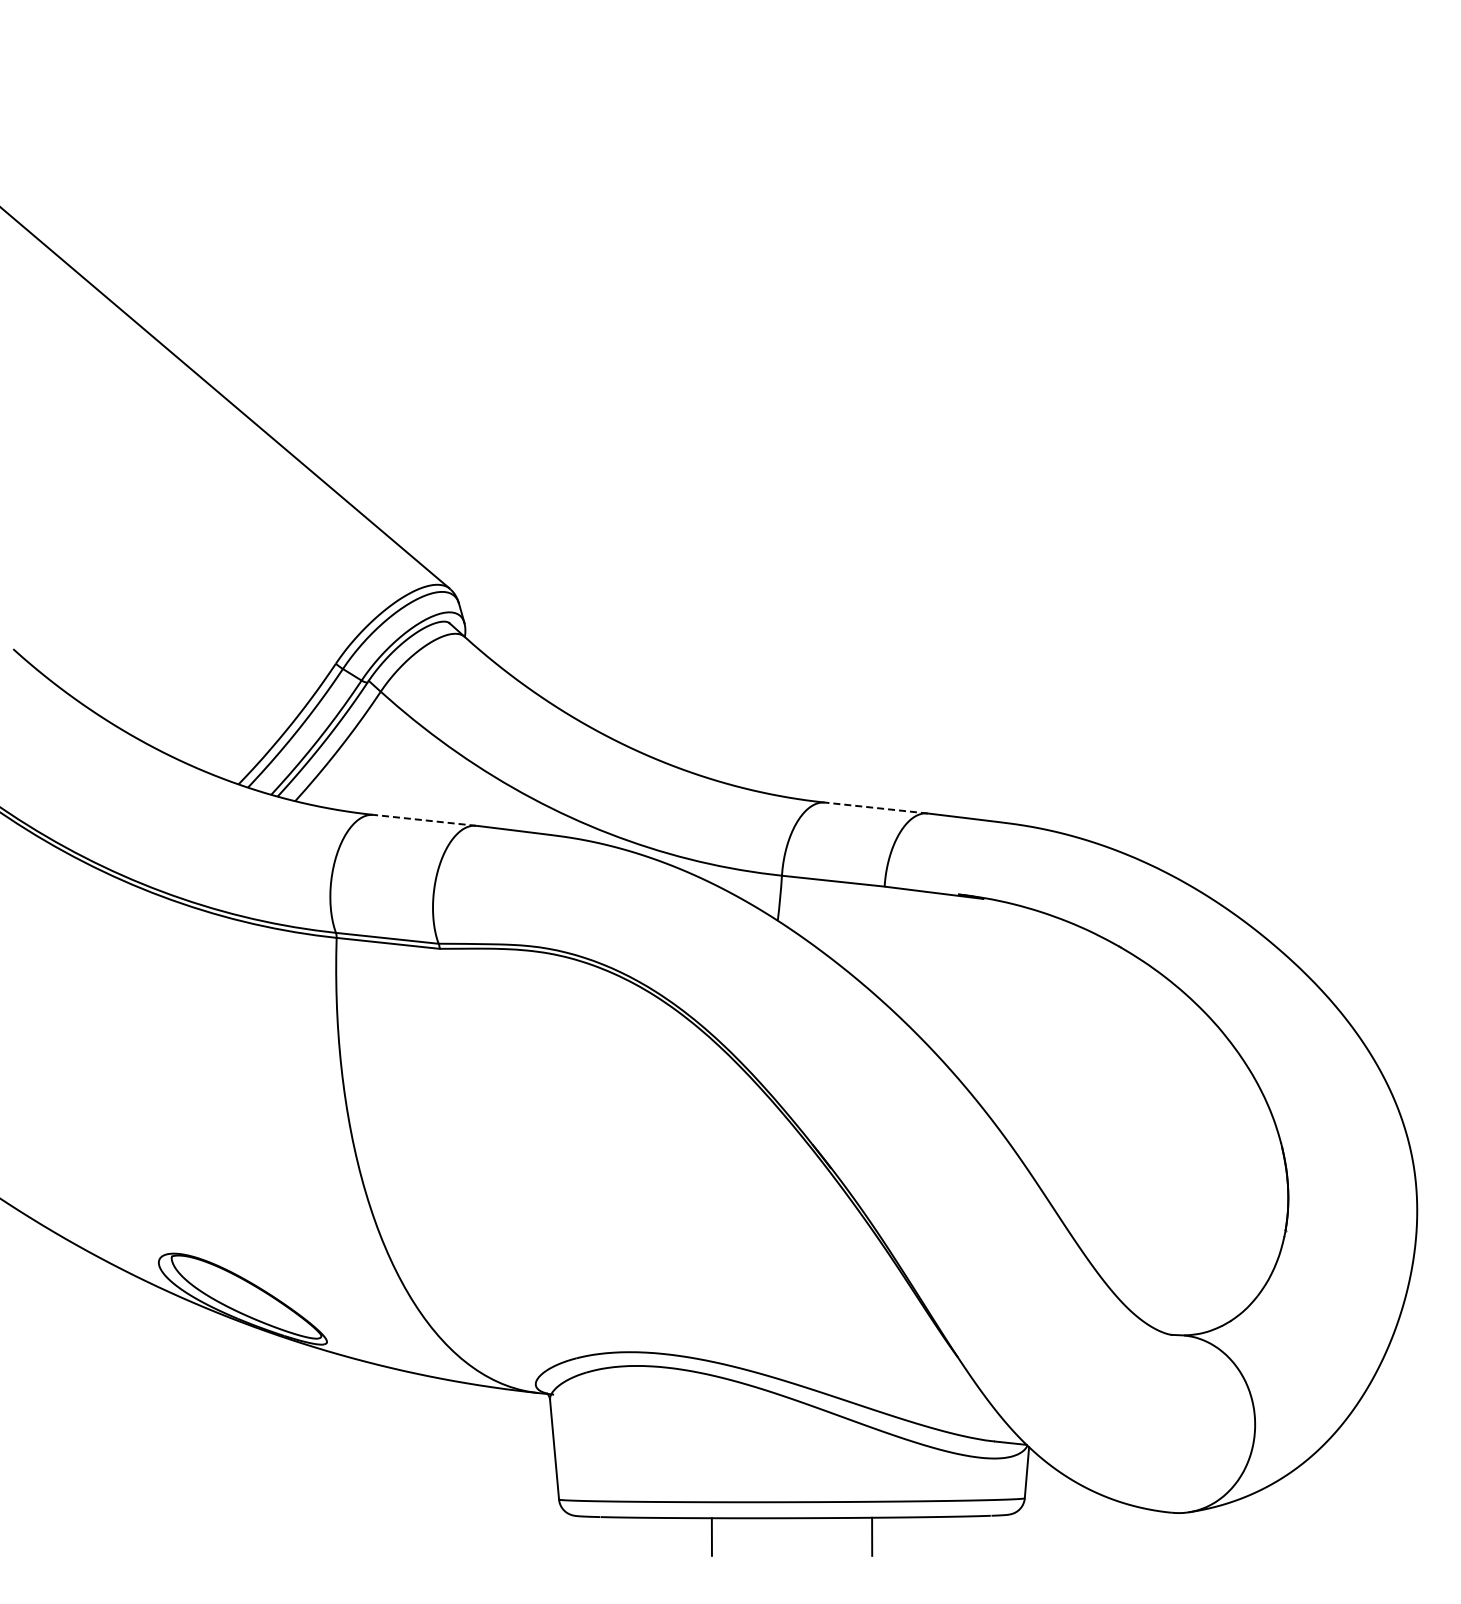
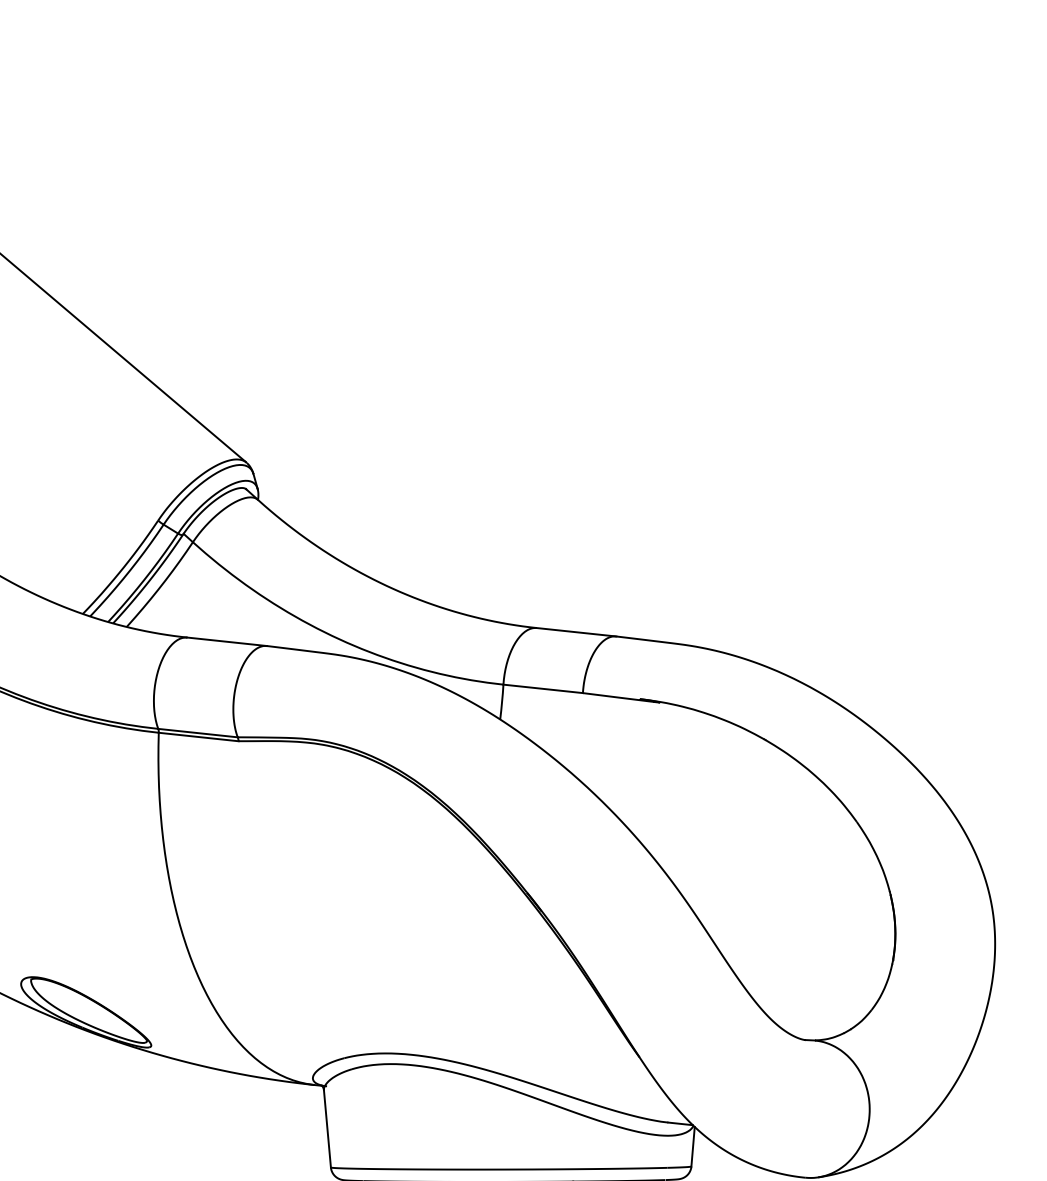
line: (876, 808) -> (576, 632), dashed -> solid
line: (425, 820) -> (227, 641), dashed -> solid

